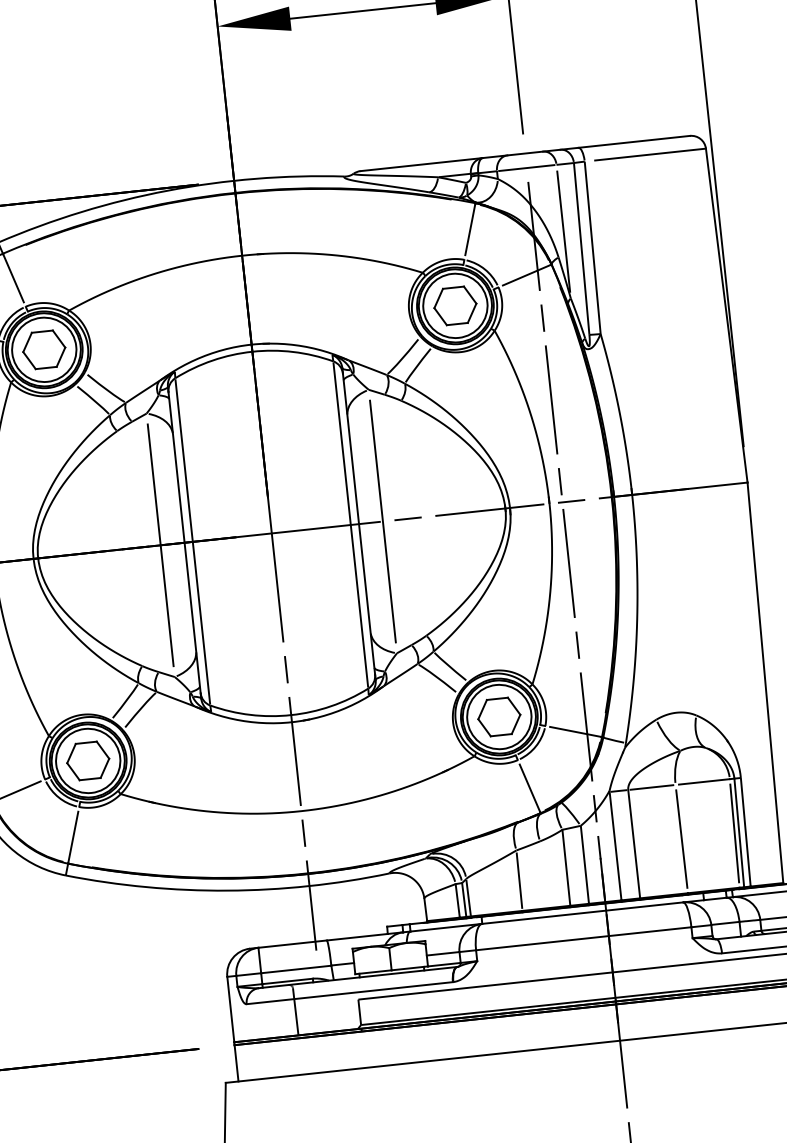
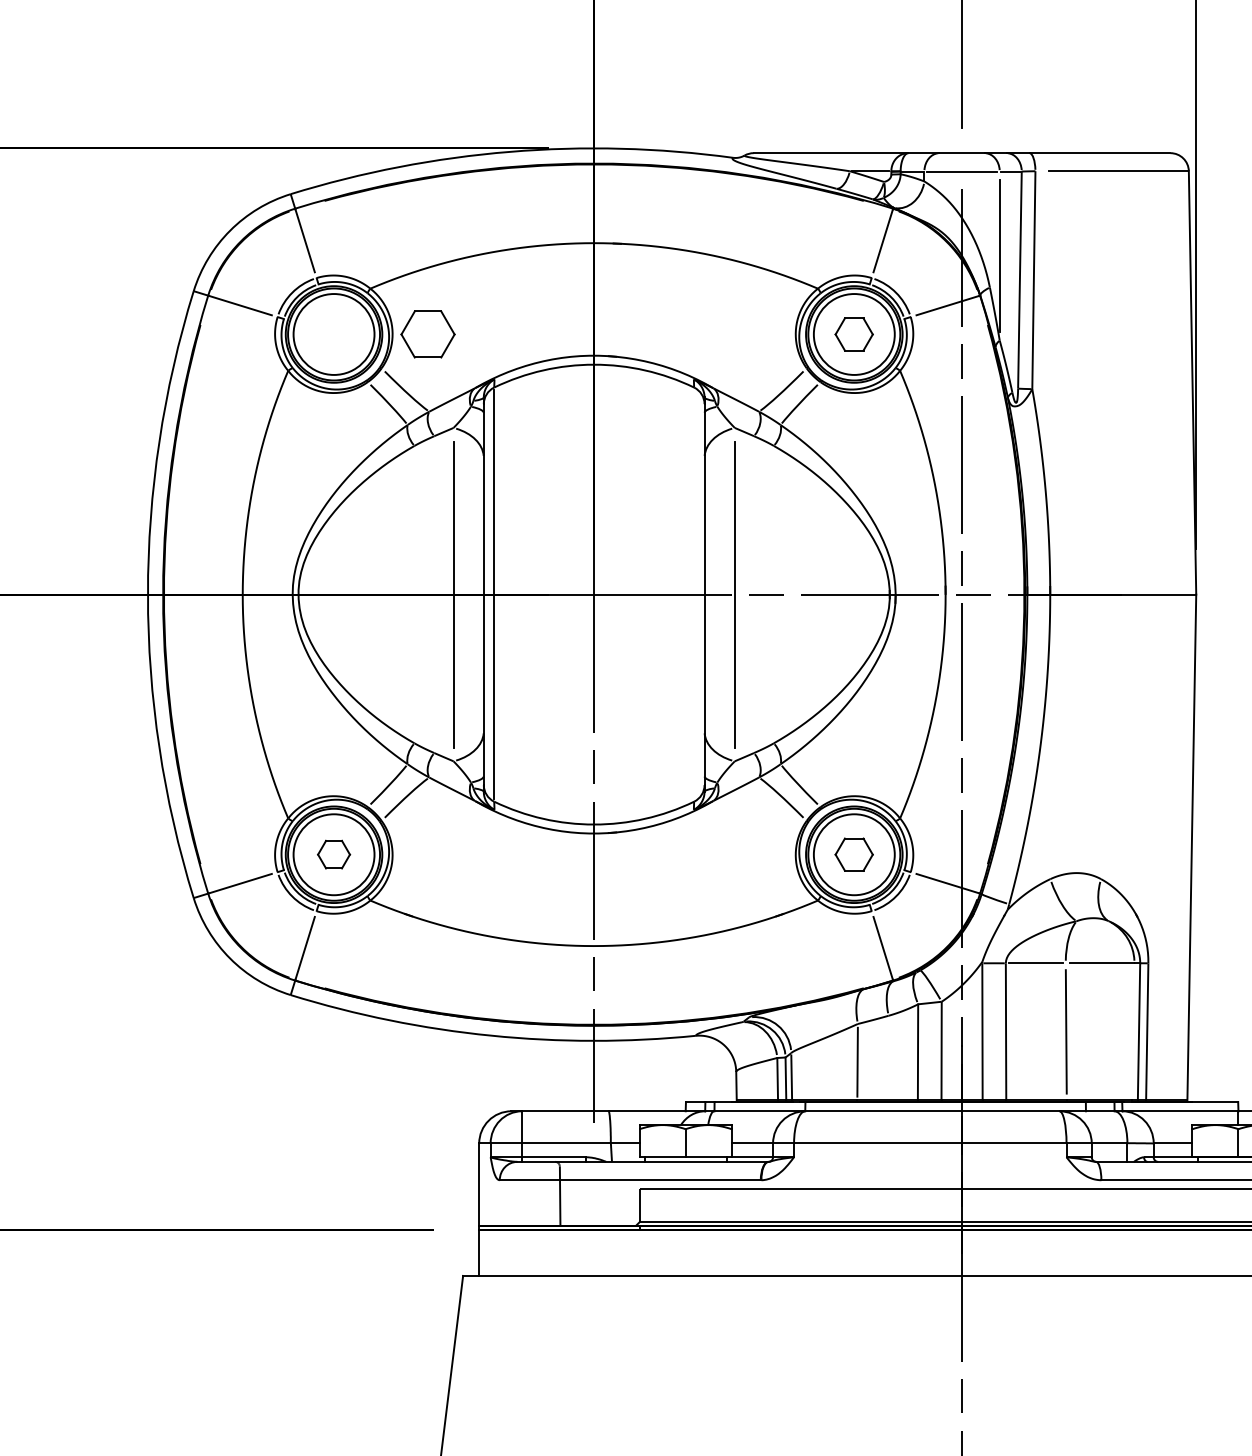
part: (454, 305) -> (853, 334), size x0.7
part: (43, 349) -> (427, 334), moved
line: (351, 524) -> (694, 594), removed
part: (498, 716) -> (853, 854), size x0.7
part: (87, 760) -> (333, 854), size x0.6
line: (734, 833) -> (1133, 1031), removed

